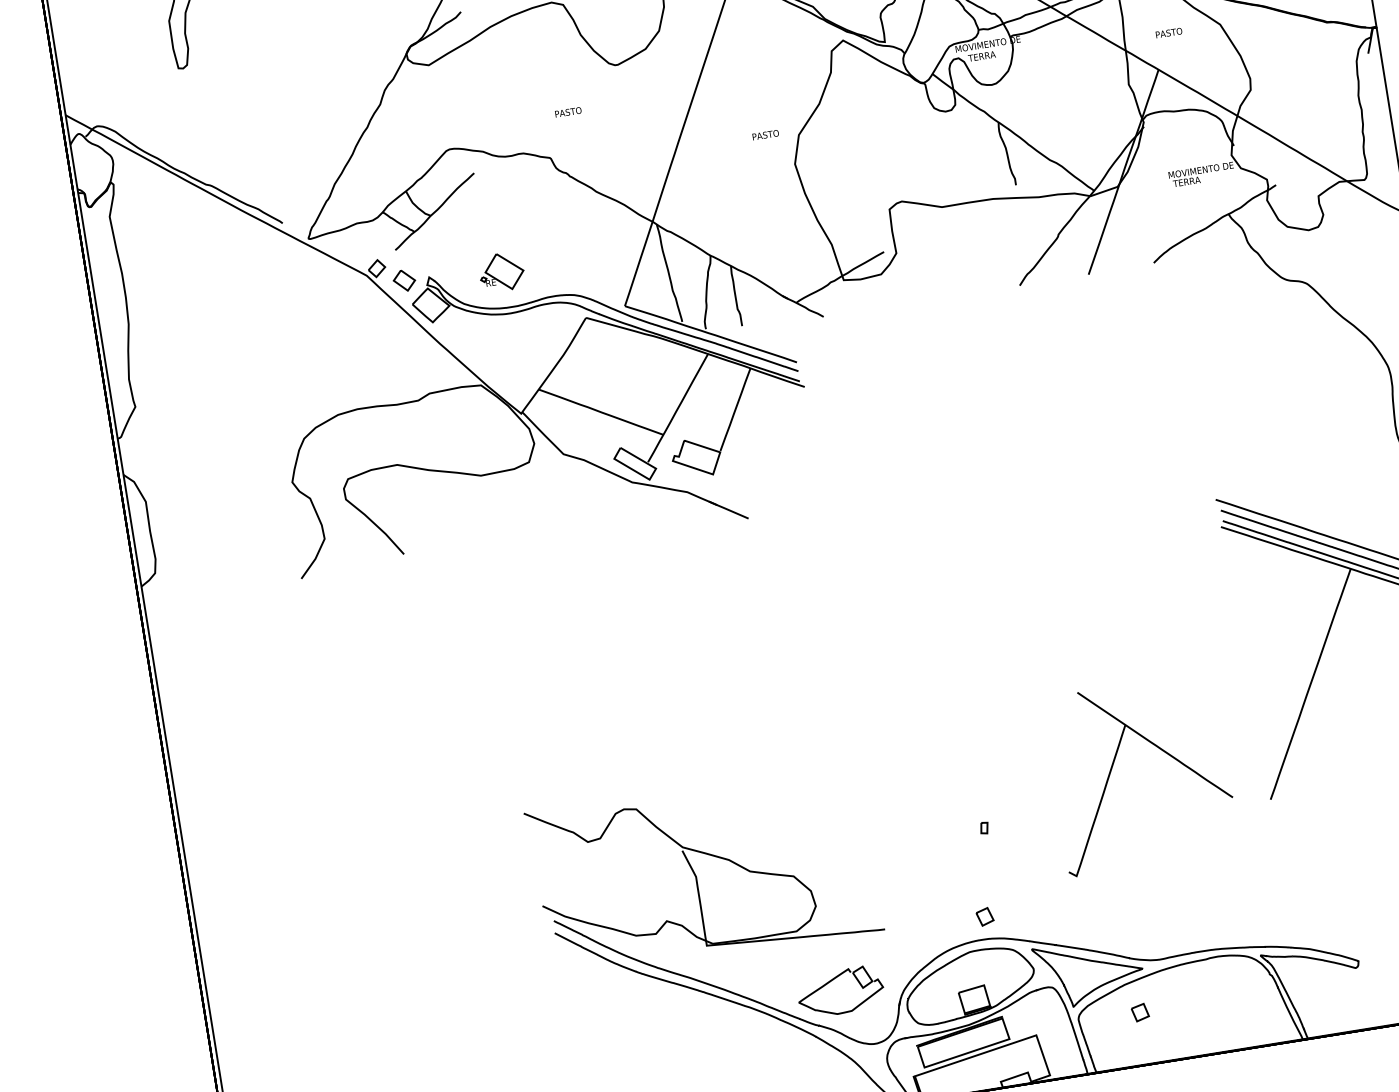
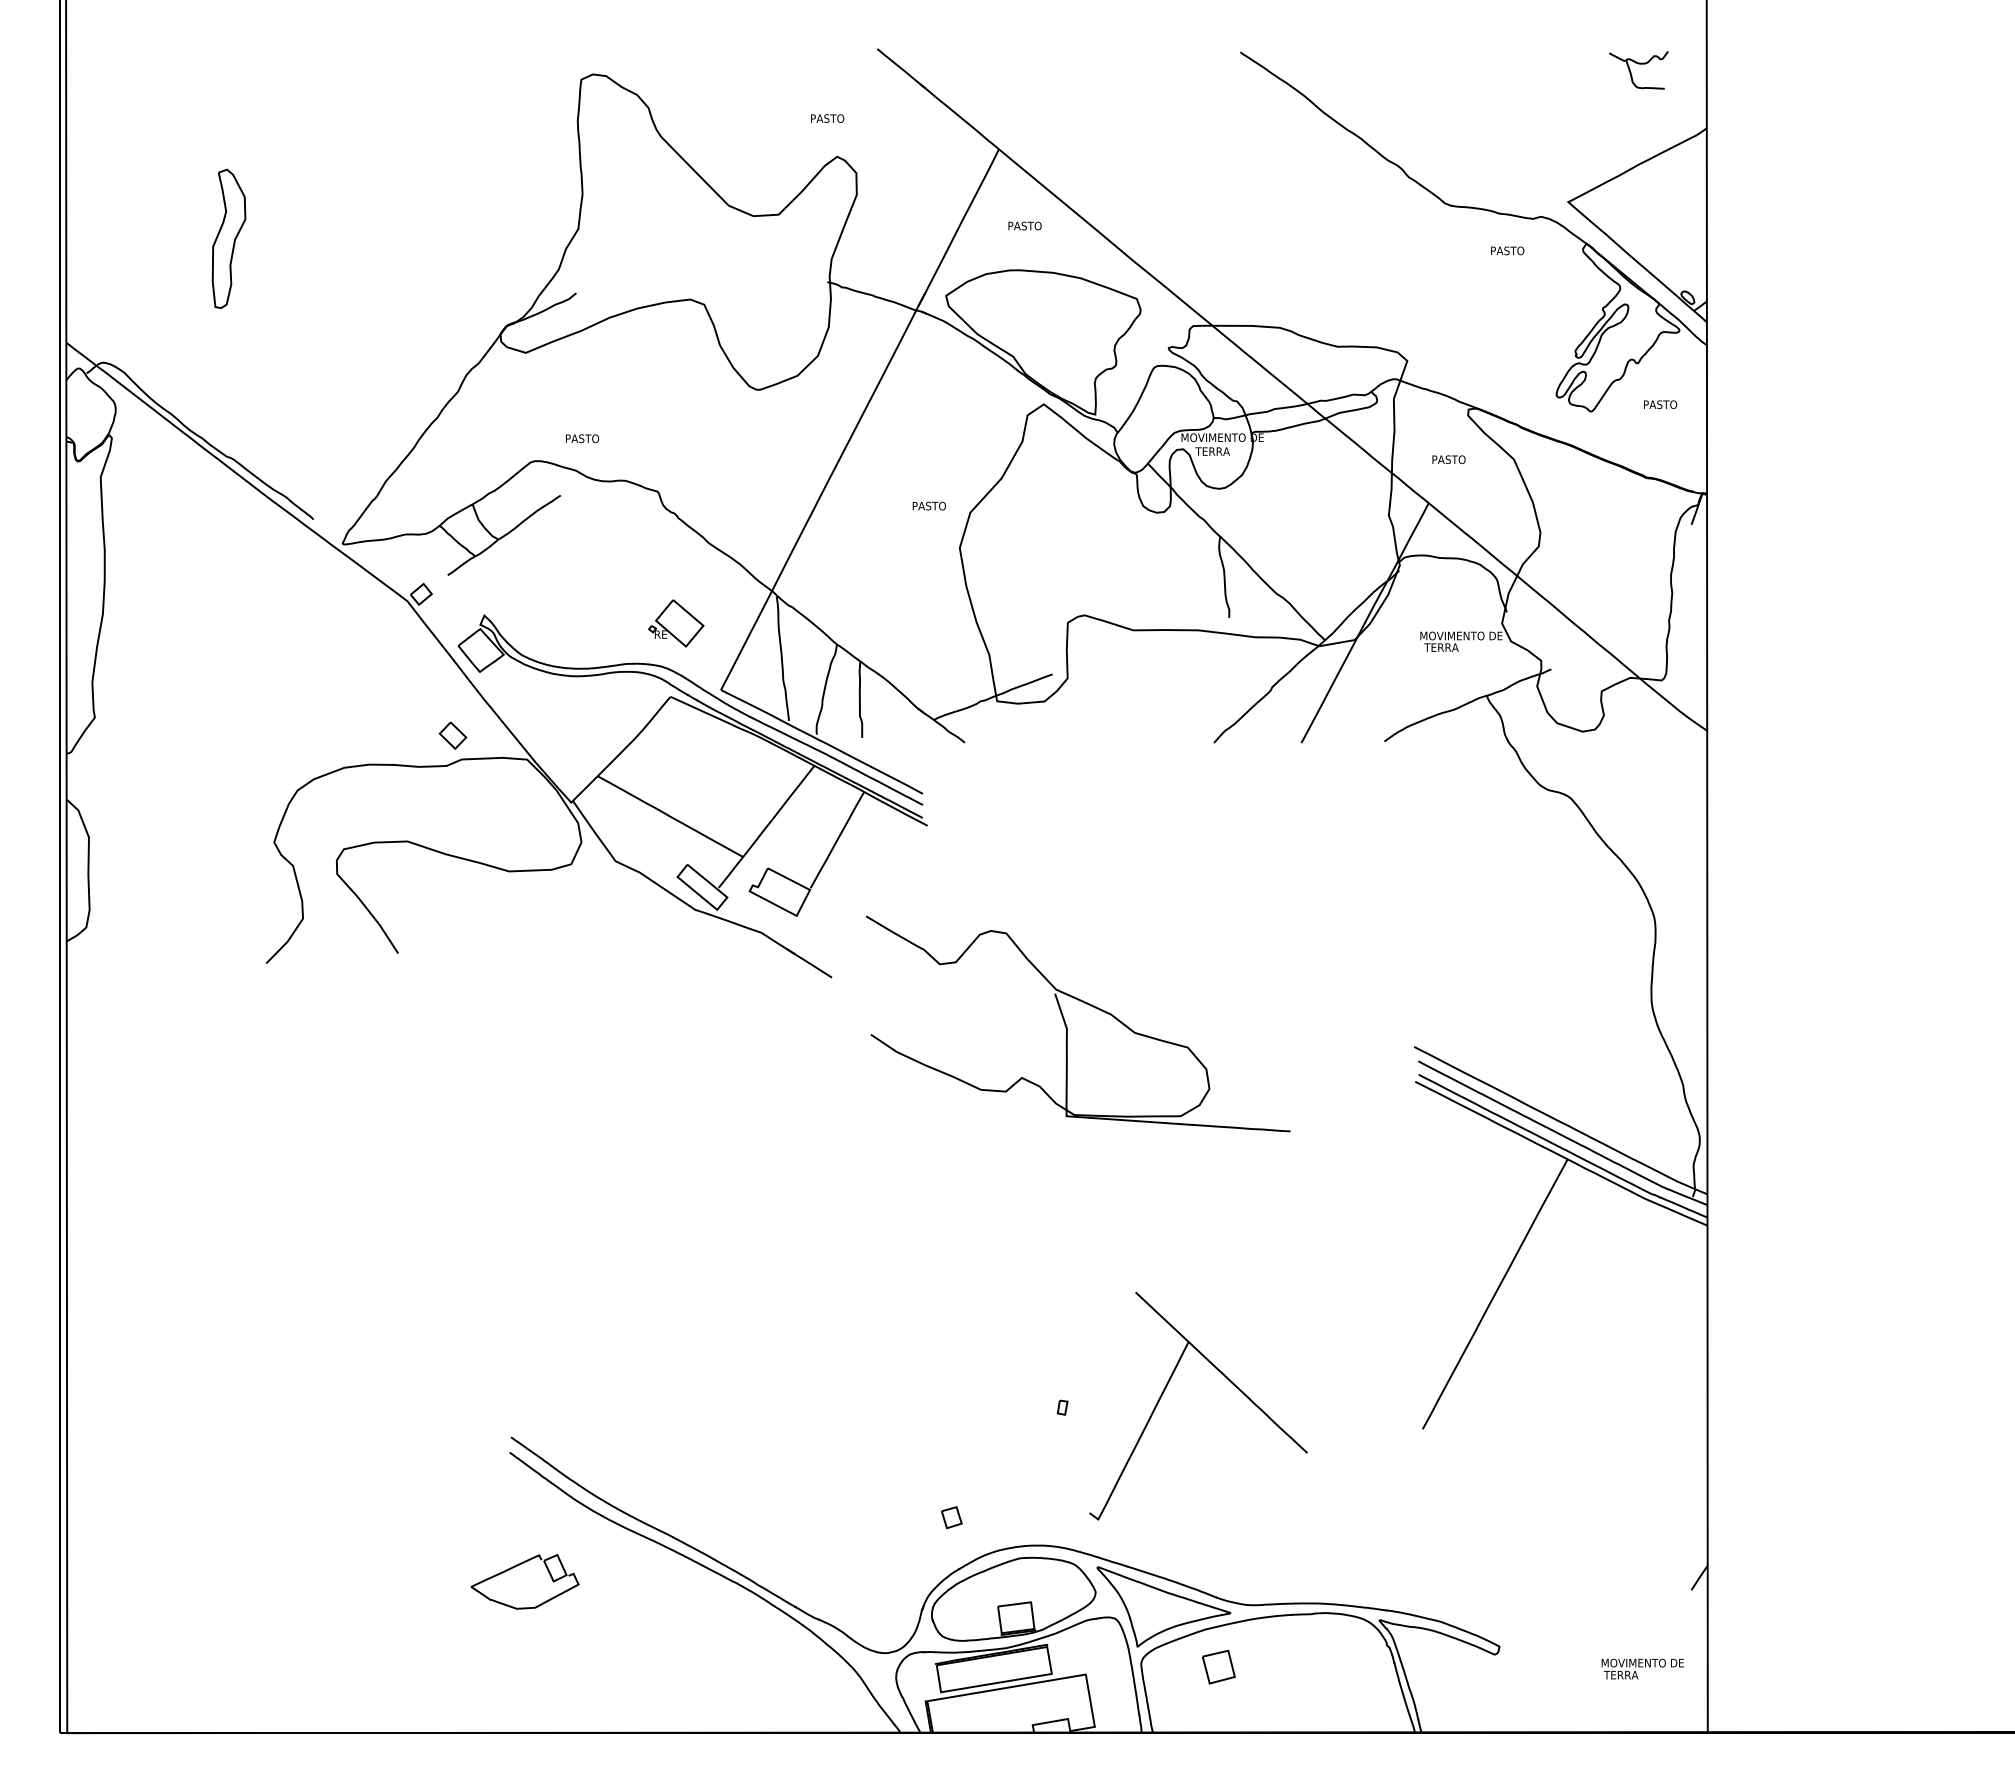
text: (568, 112) -> (582, 438), moved
part: (501, 272) -> (676, 623), moved
part: (403, 280) -> (452, 735), moved
part: (1113, 764) -> (1166, 1388), moved
part: (696, 874) -> (1067, 1026), moved
part: (984, 916) -> (951, 1517), moved
part: (840, 991) -> (524, 1581), moved
part: (1140, 1012) -> (1219, 1666), size x1.6

